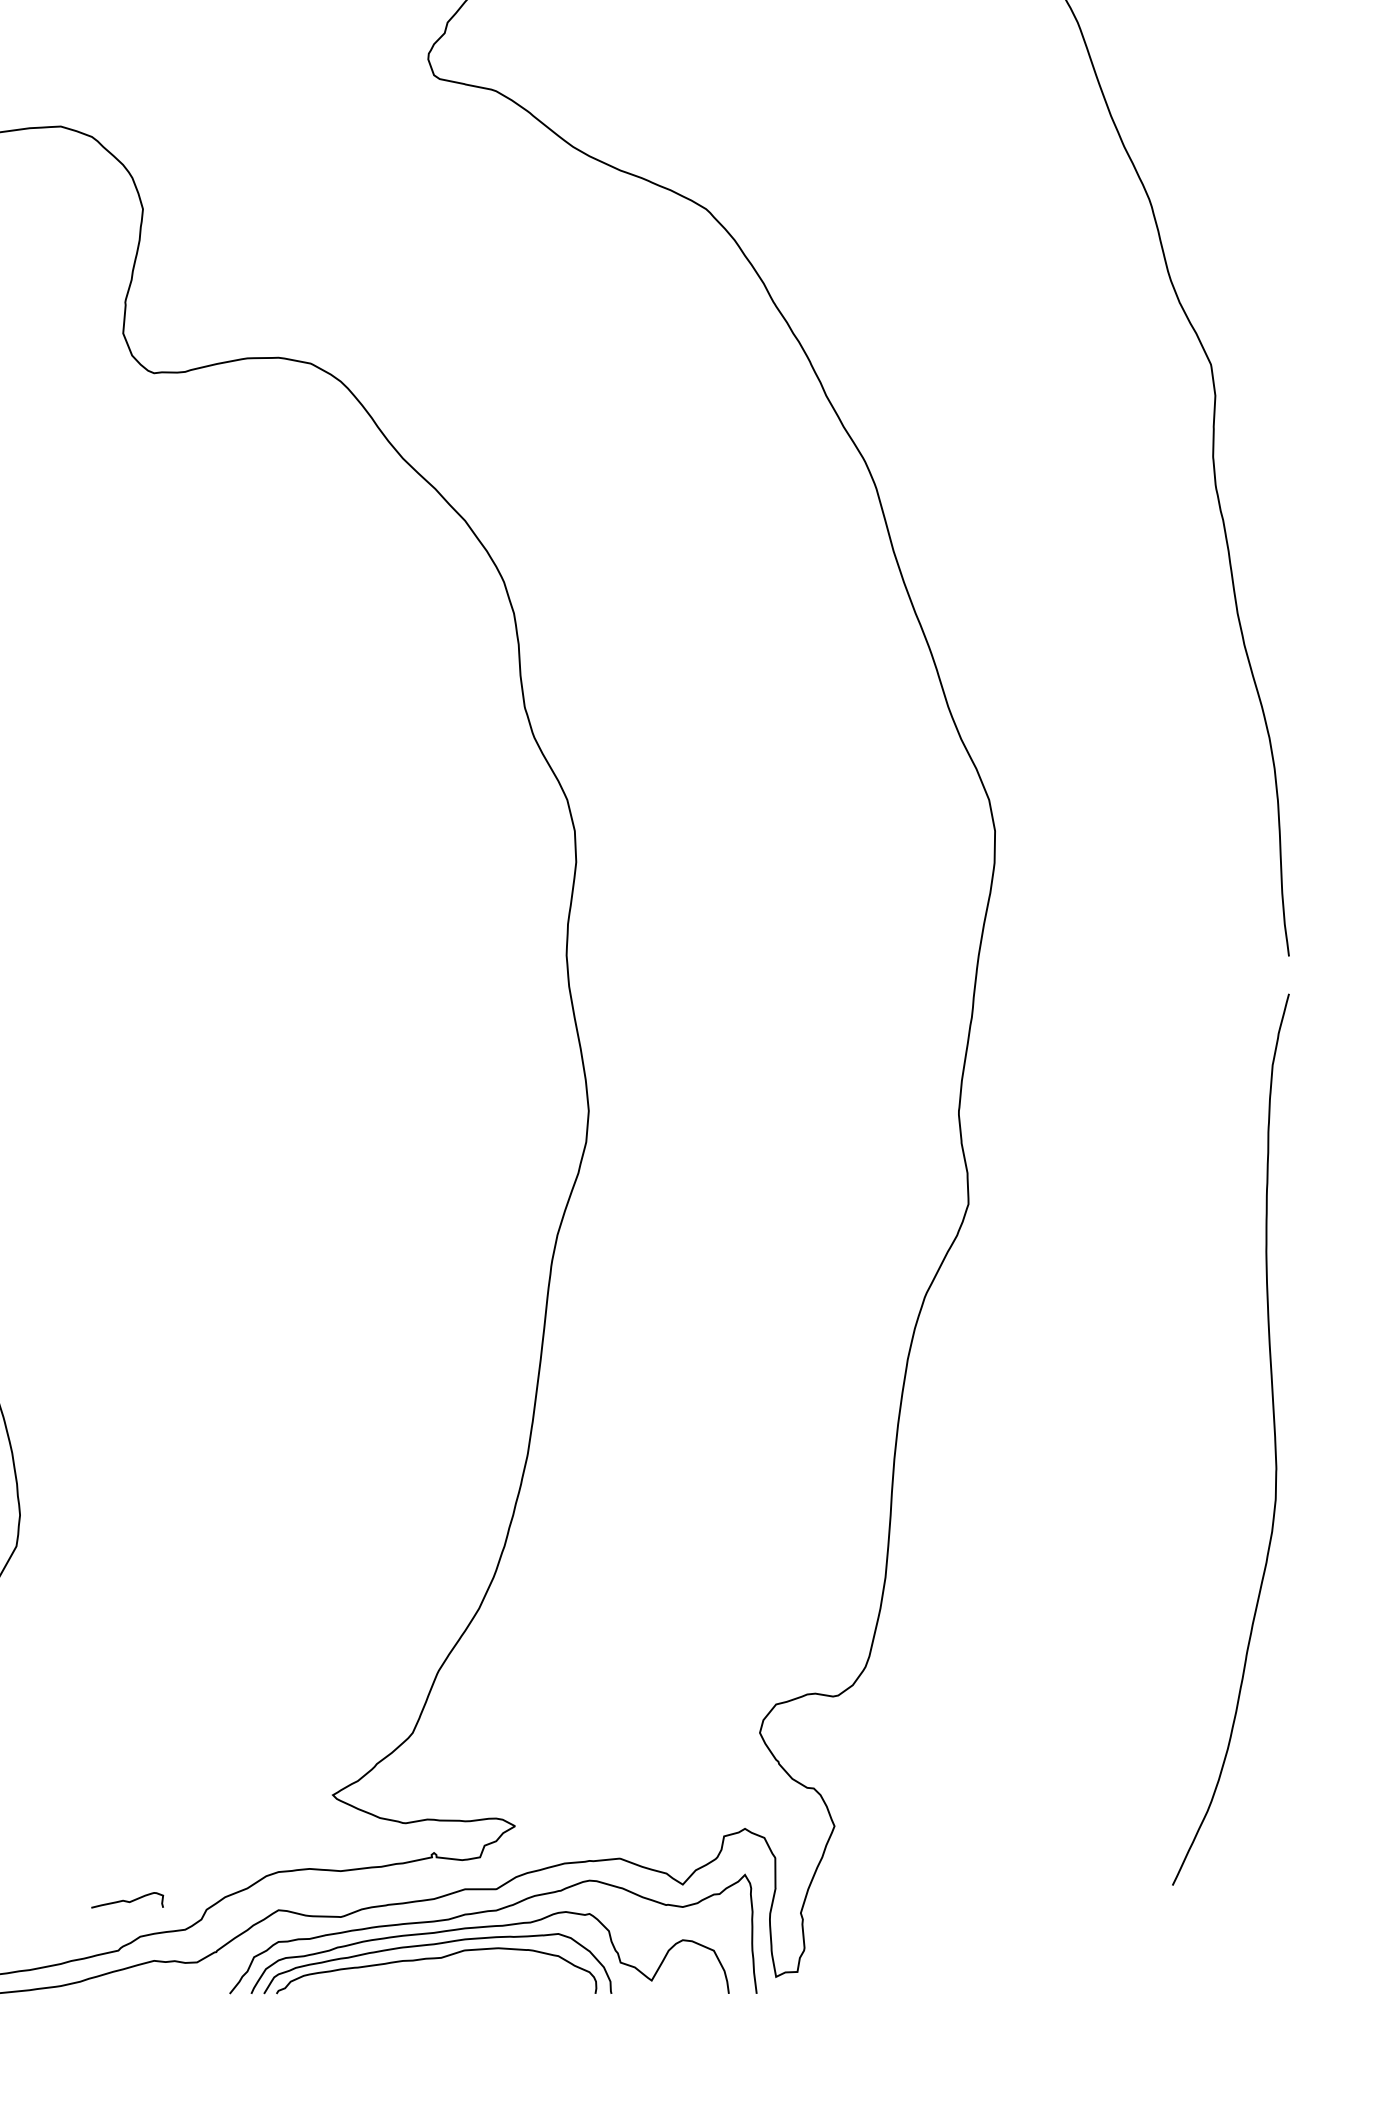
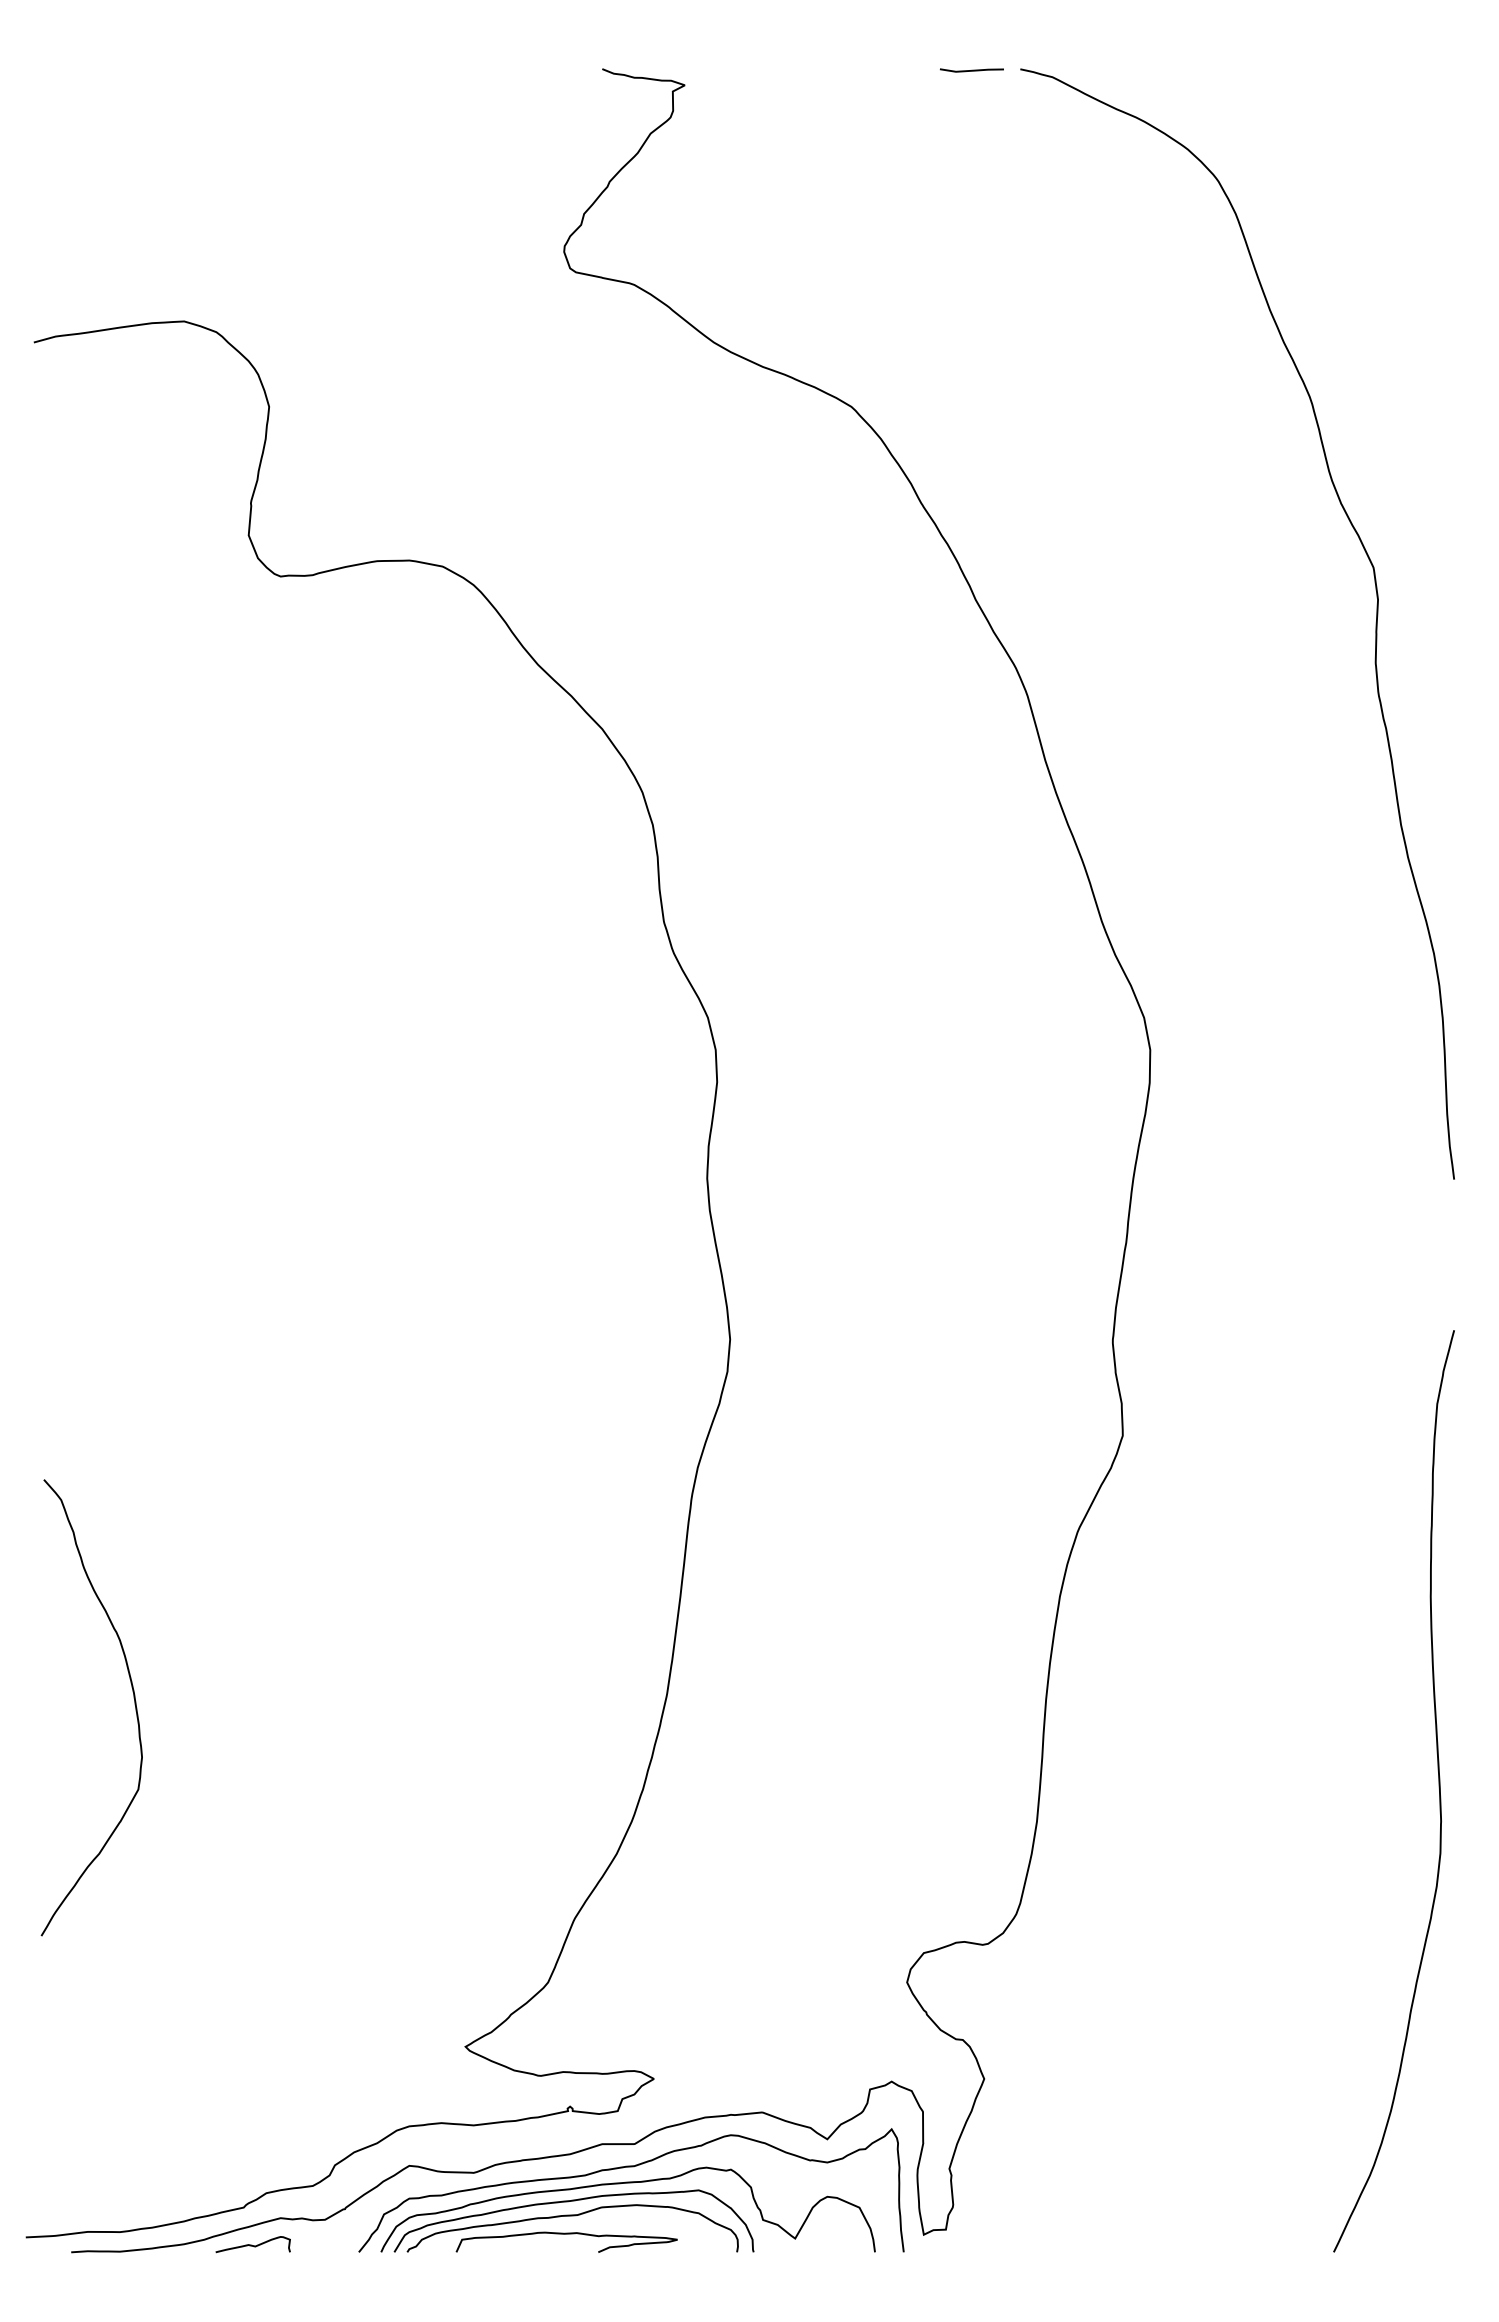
curve: (1273, 1436) -> (1438, 1787), moved
curve: (125, 1900) -> (251, 2244), moved
curve: (430, 1976) -> (566, 2234), added

